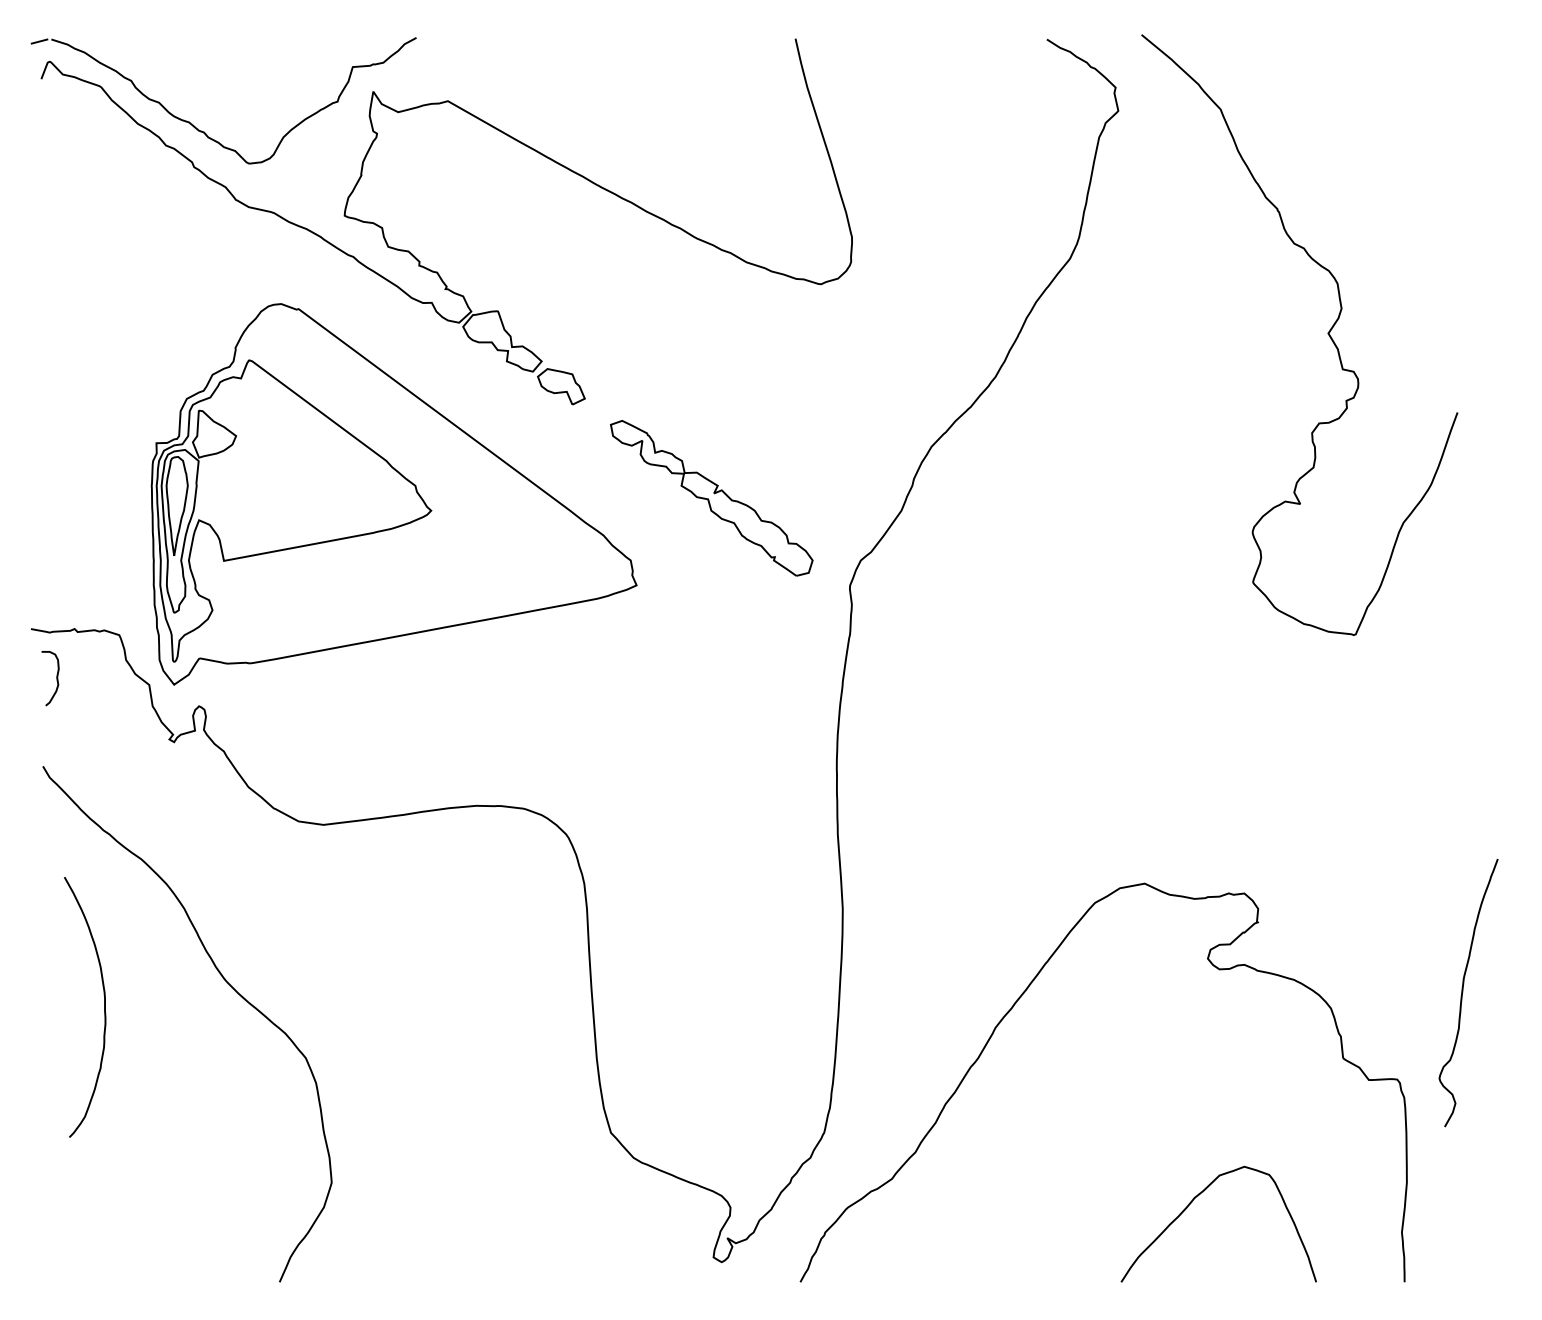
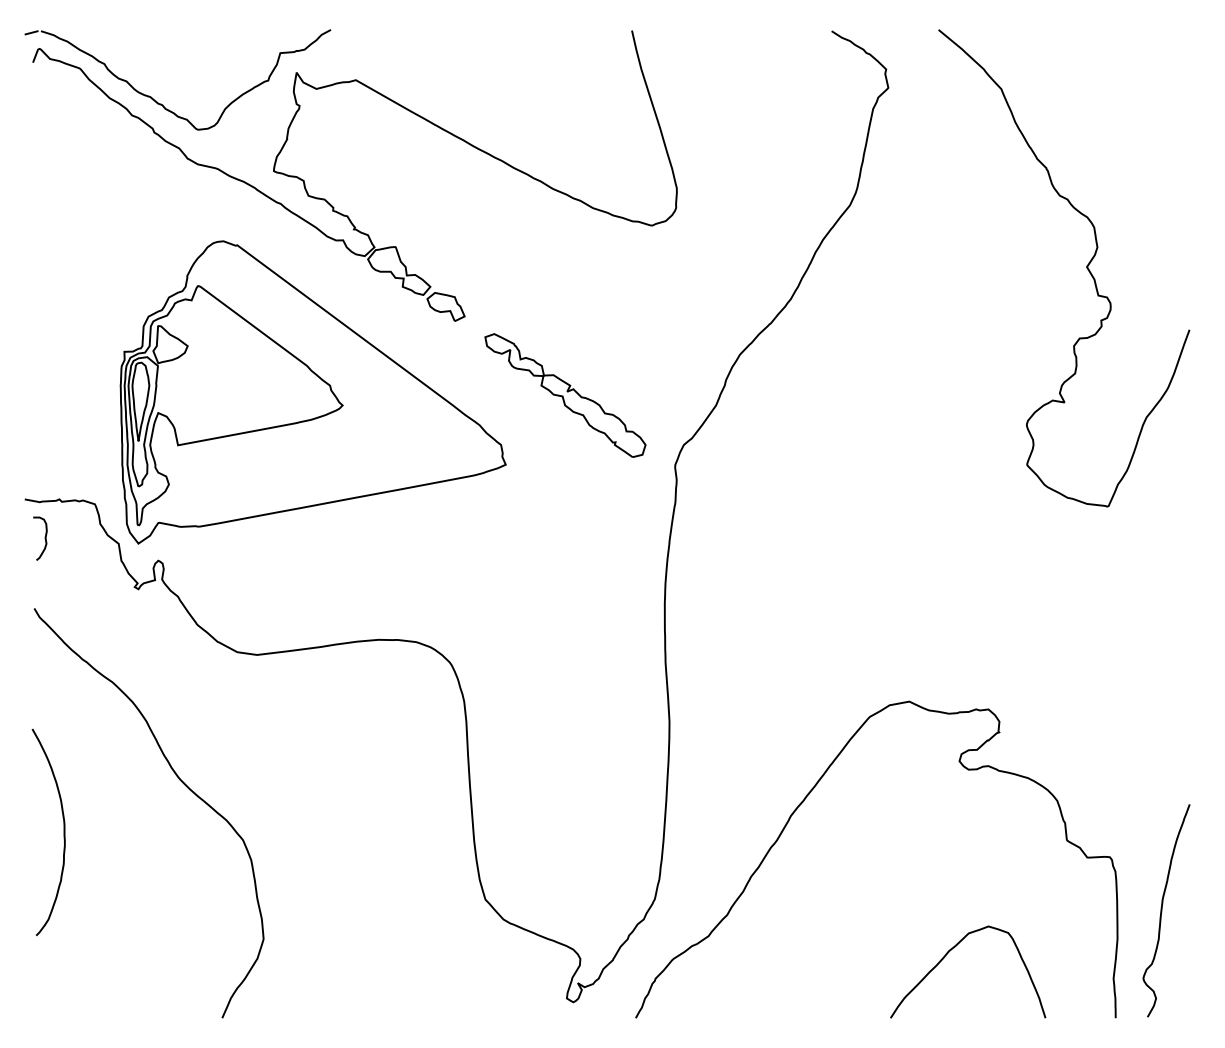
curve: (1327, 333) -> (1086, 267), moved
curve: (1463, 992) -> (1162, 910), moved
curve: (104, 1007) -> (64, 832), moved

